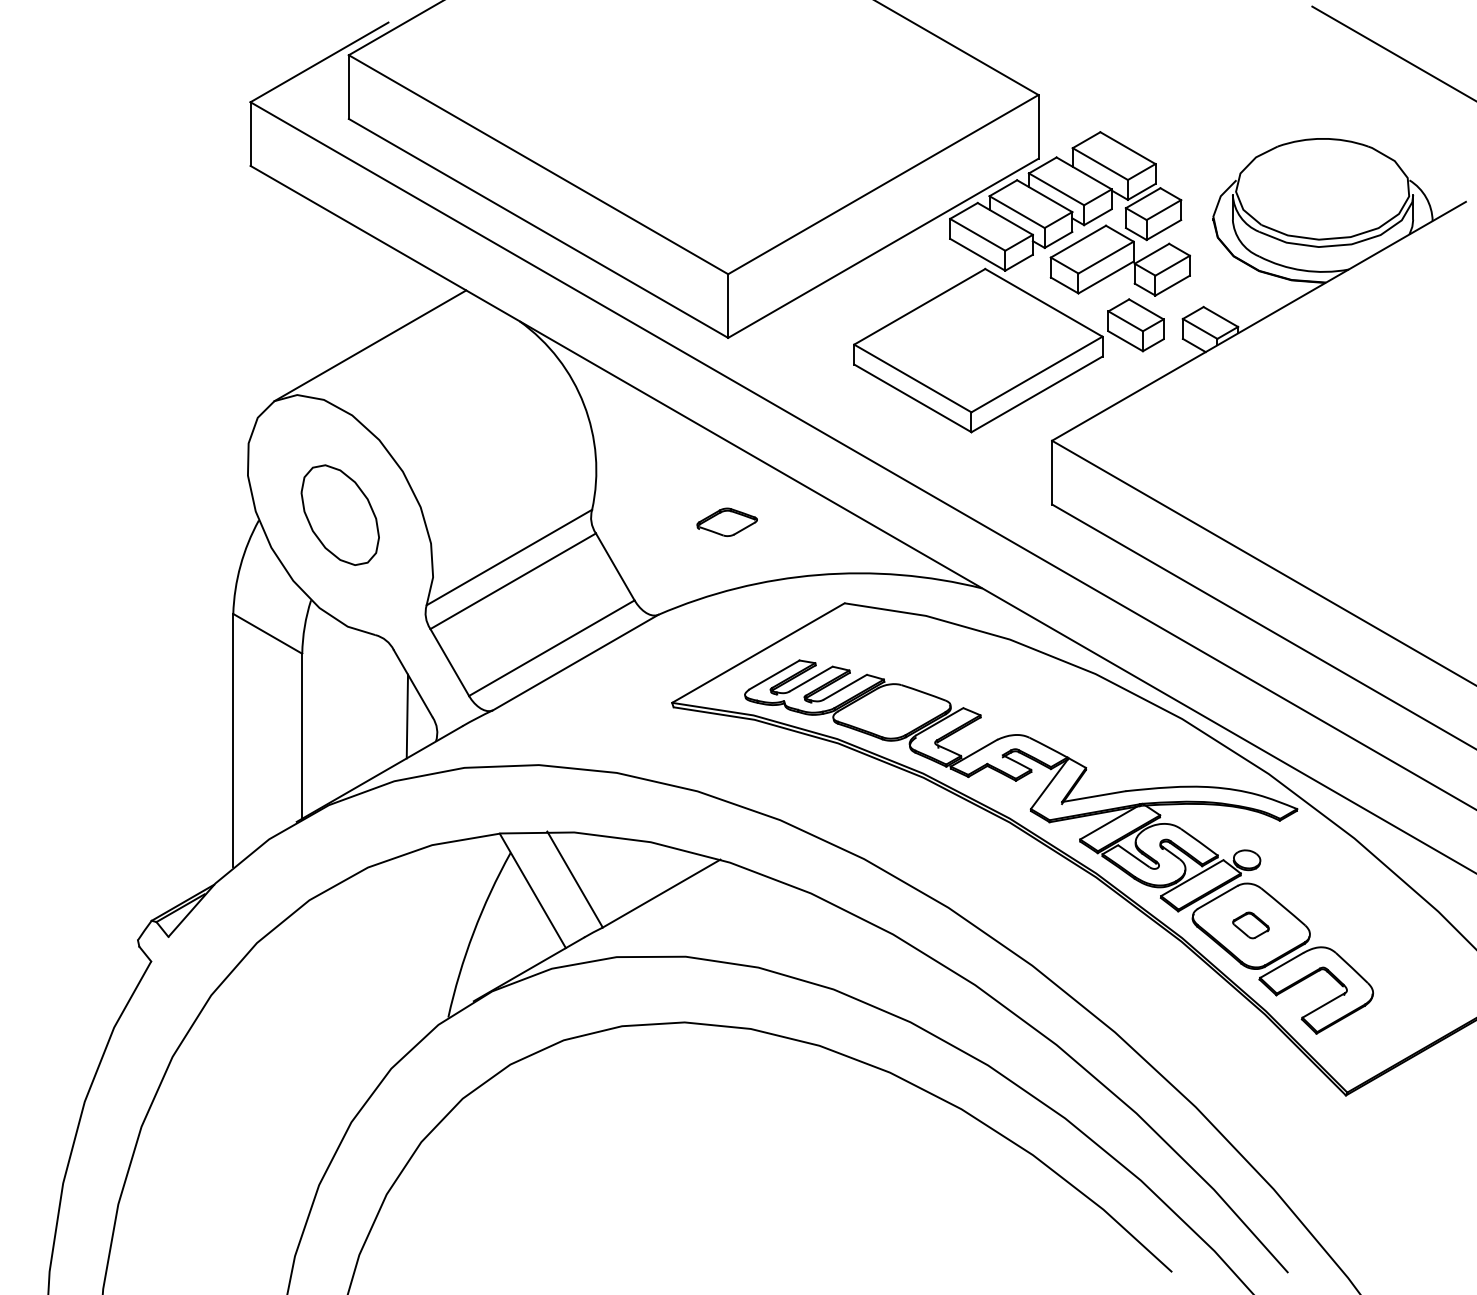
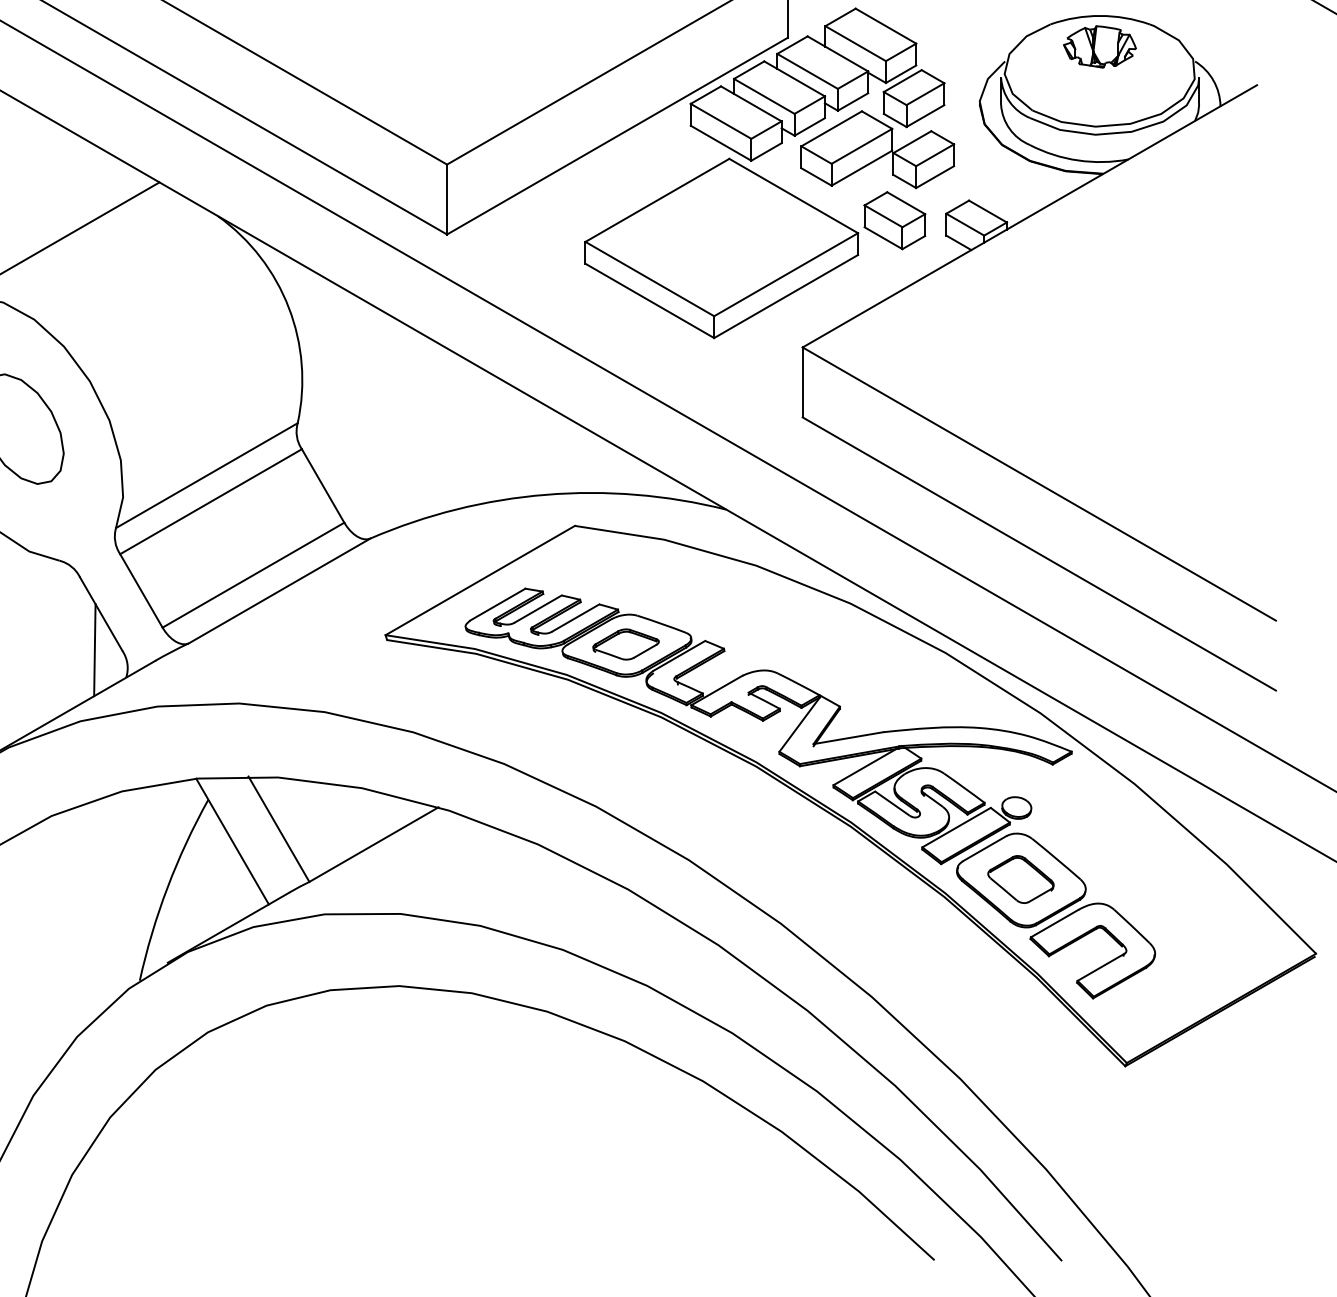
part: (1322, 166) -> (1099, 46), added
part: (726, 521) -> (625, 643), moved
part: (1250, 925) -> (1020, 879), size x1.67

